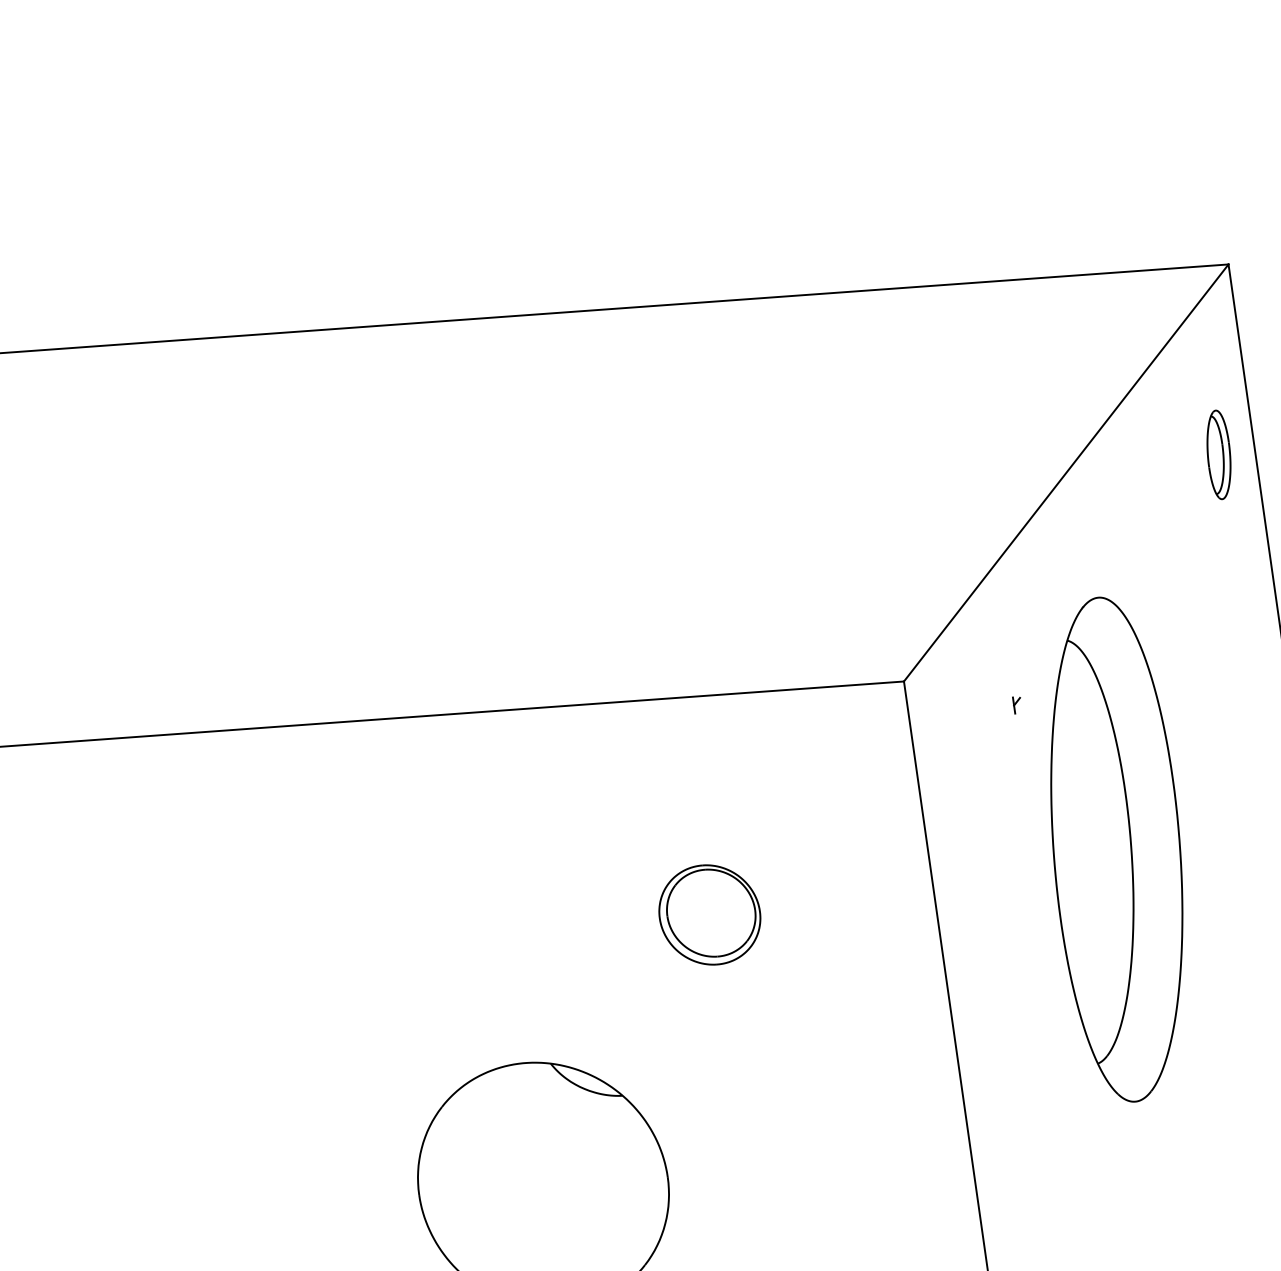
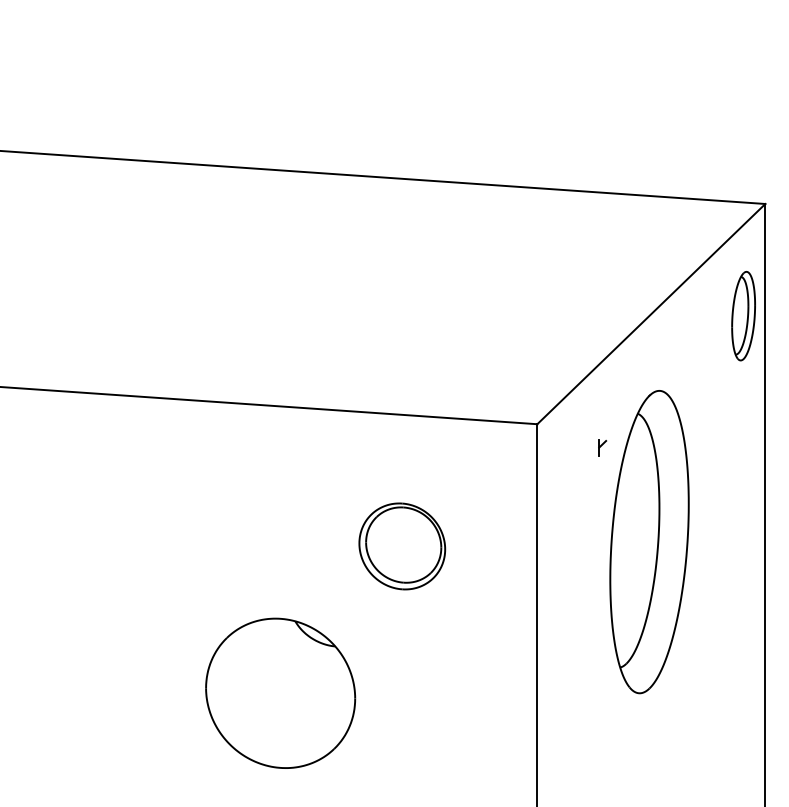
part: (1218, 455) -> (743, 316), size x1.67
part: (1016, 704) -> (602, 447), size x1.67
part: (710, 915) -> (402, 546), size x1.43

